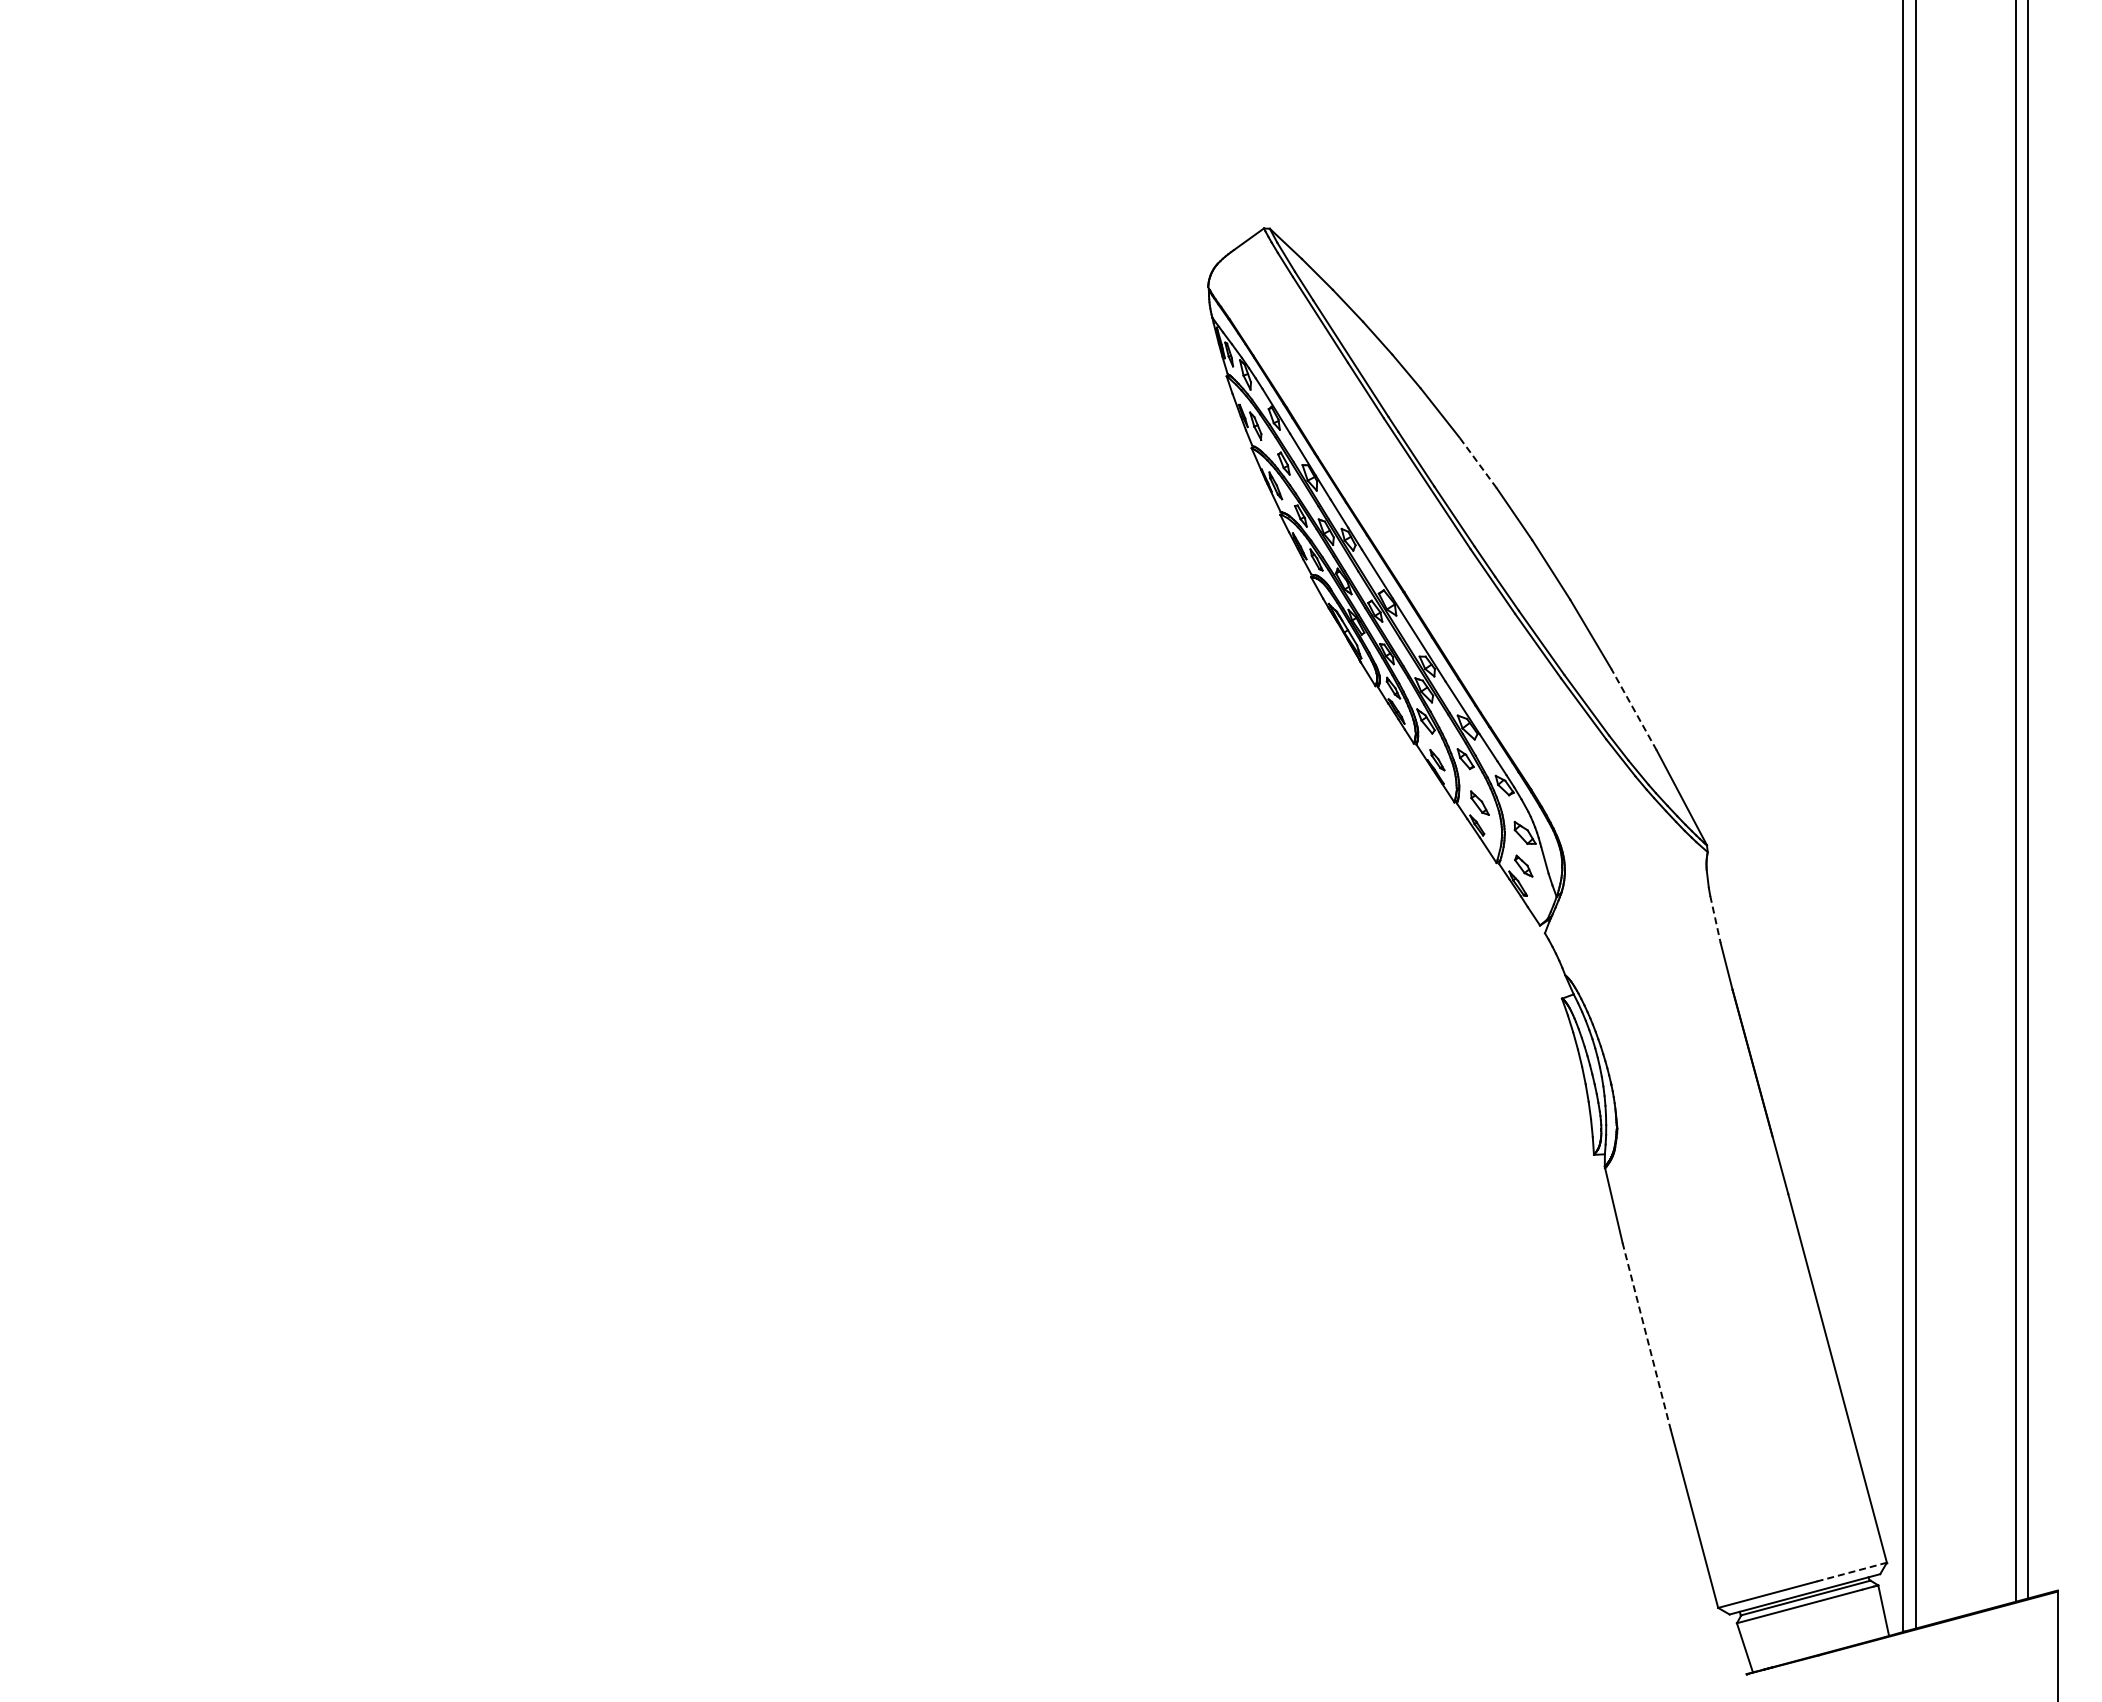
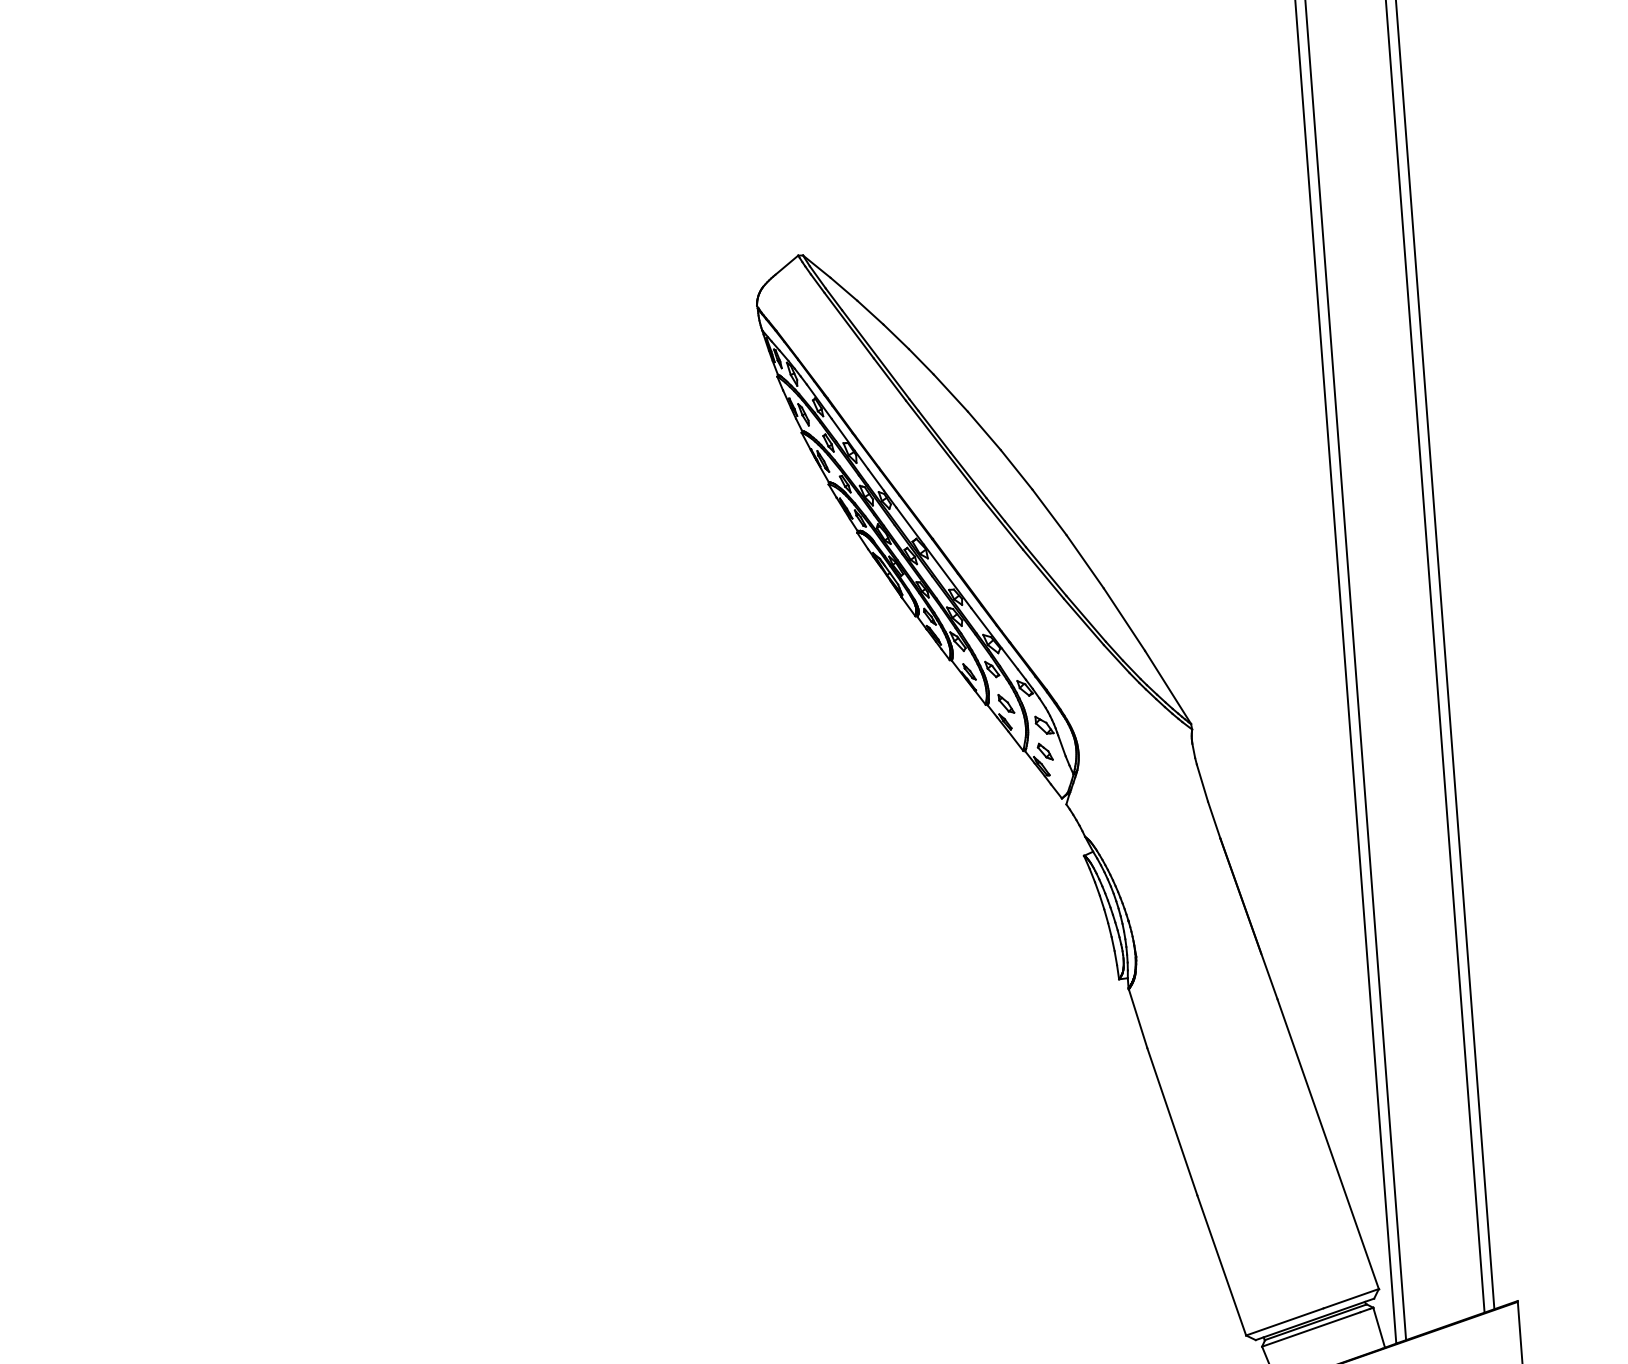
line: (1477, 462) -> (983, 430), dashed -> solid
line: (1634, 709) -> (1124, 619), dashed -> solid
line: (1715, 920) -> (1202, 783), dashed -> solid
line: (1646, 1336) -> (1172, 1121), dashed -> solid
line: (1852, 1571) -> (1351, 1298), dashed -> solid

